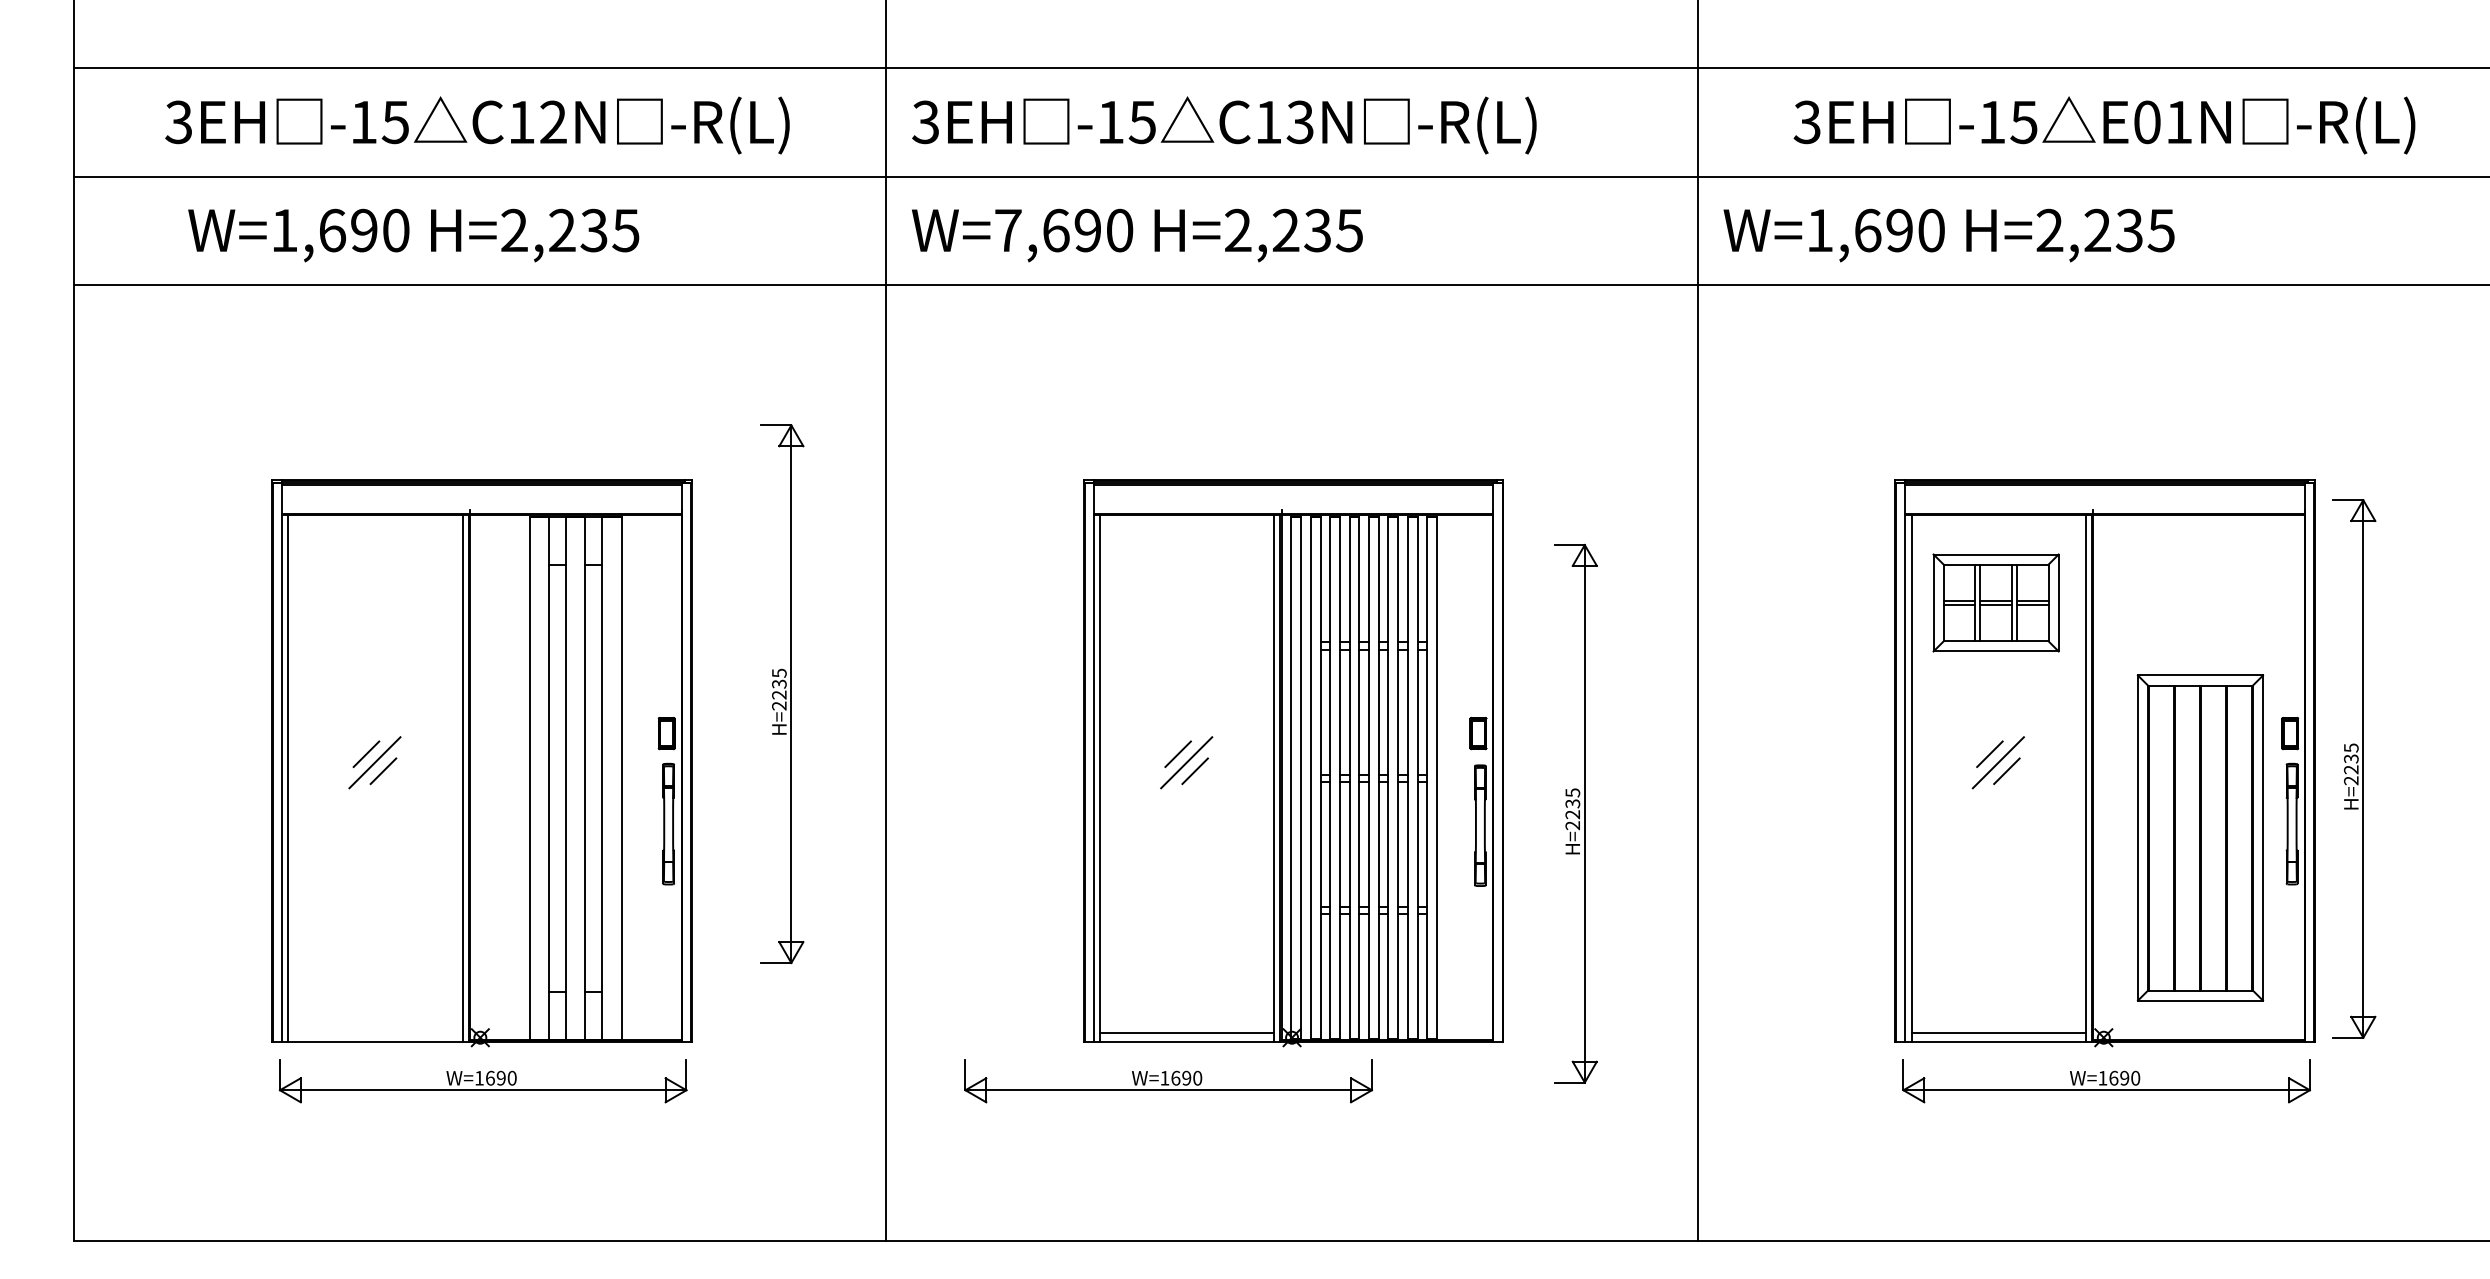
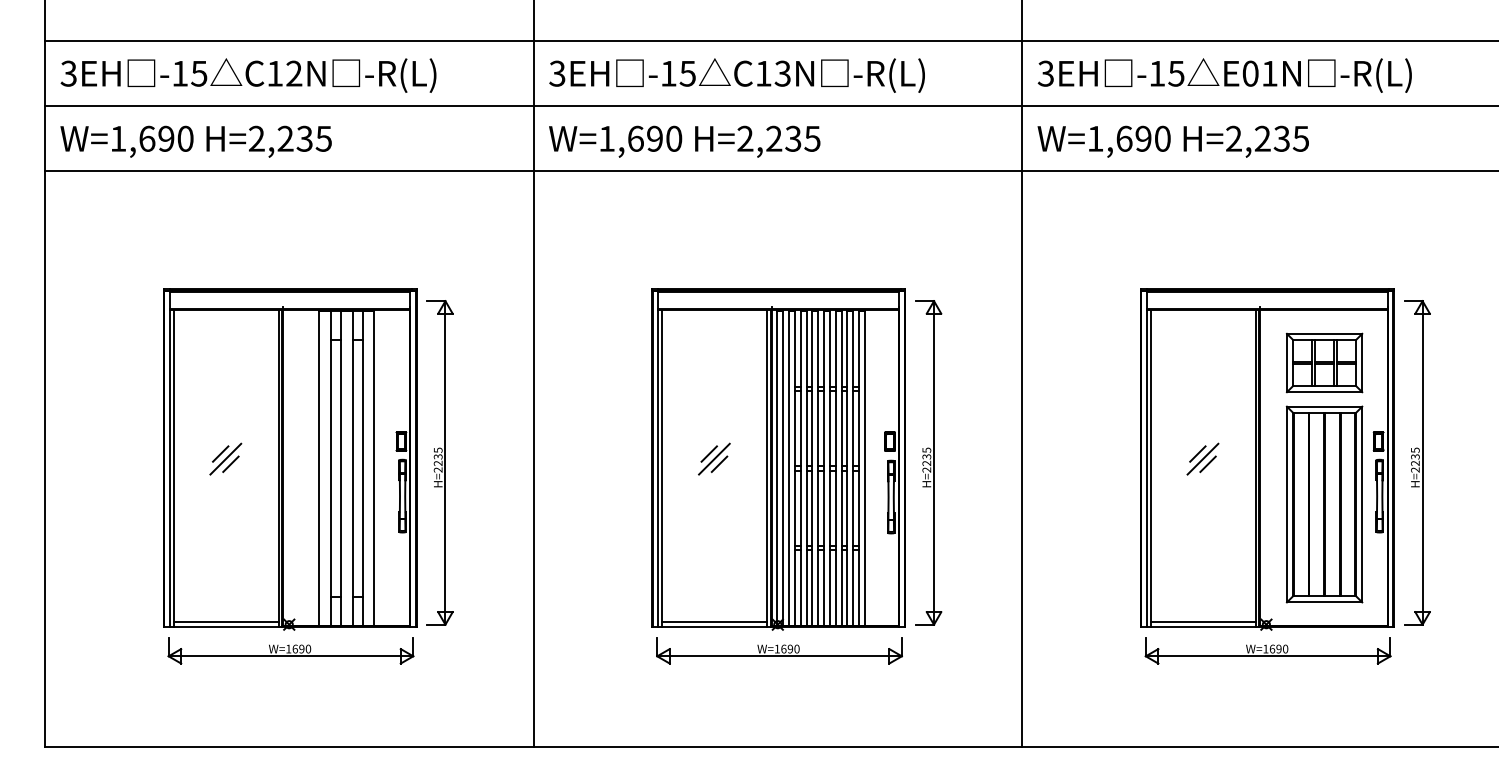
text: (477, 125) -> (248, 75), moved
text: (2103, 125) -> (1224, 75), moved
text: (1009, 229) -> (607, 138), W=7,690 -> W=1,690
text: (412, 234) -> (195, 141), moved
part: (1995, 602) -> (1324, 362), moved
part: (781, 693) -> (439, 462), moved
part: (1575, 813) -> (928, 462), moved
line: (374, 1032) -> (225, 621), added
part: (1168, 1080) -> (779, 650), moved

